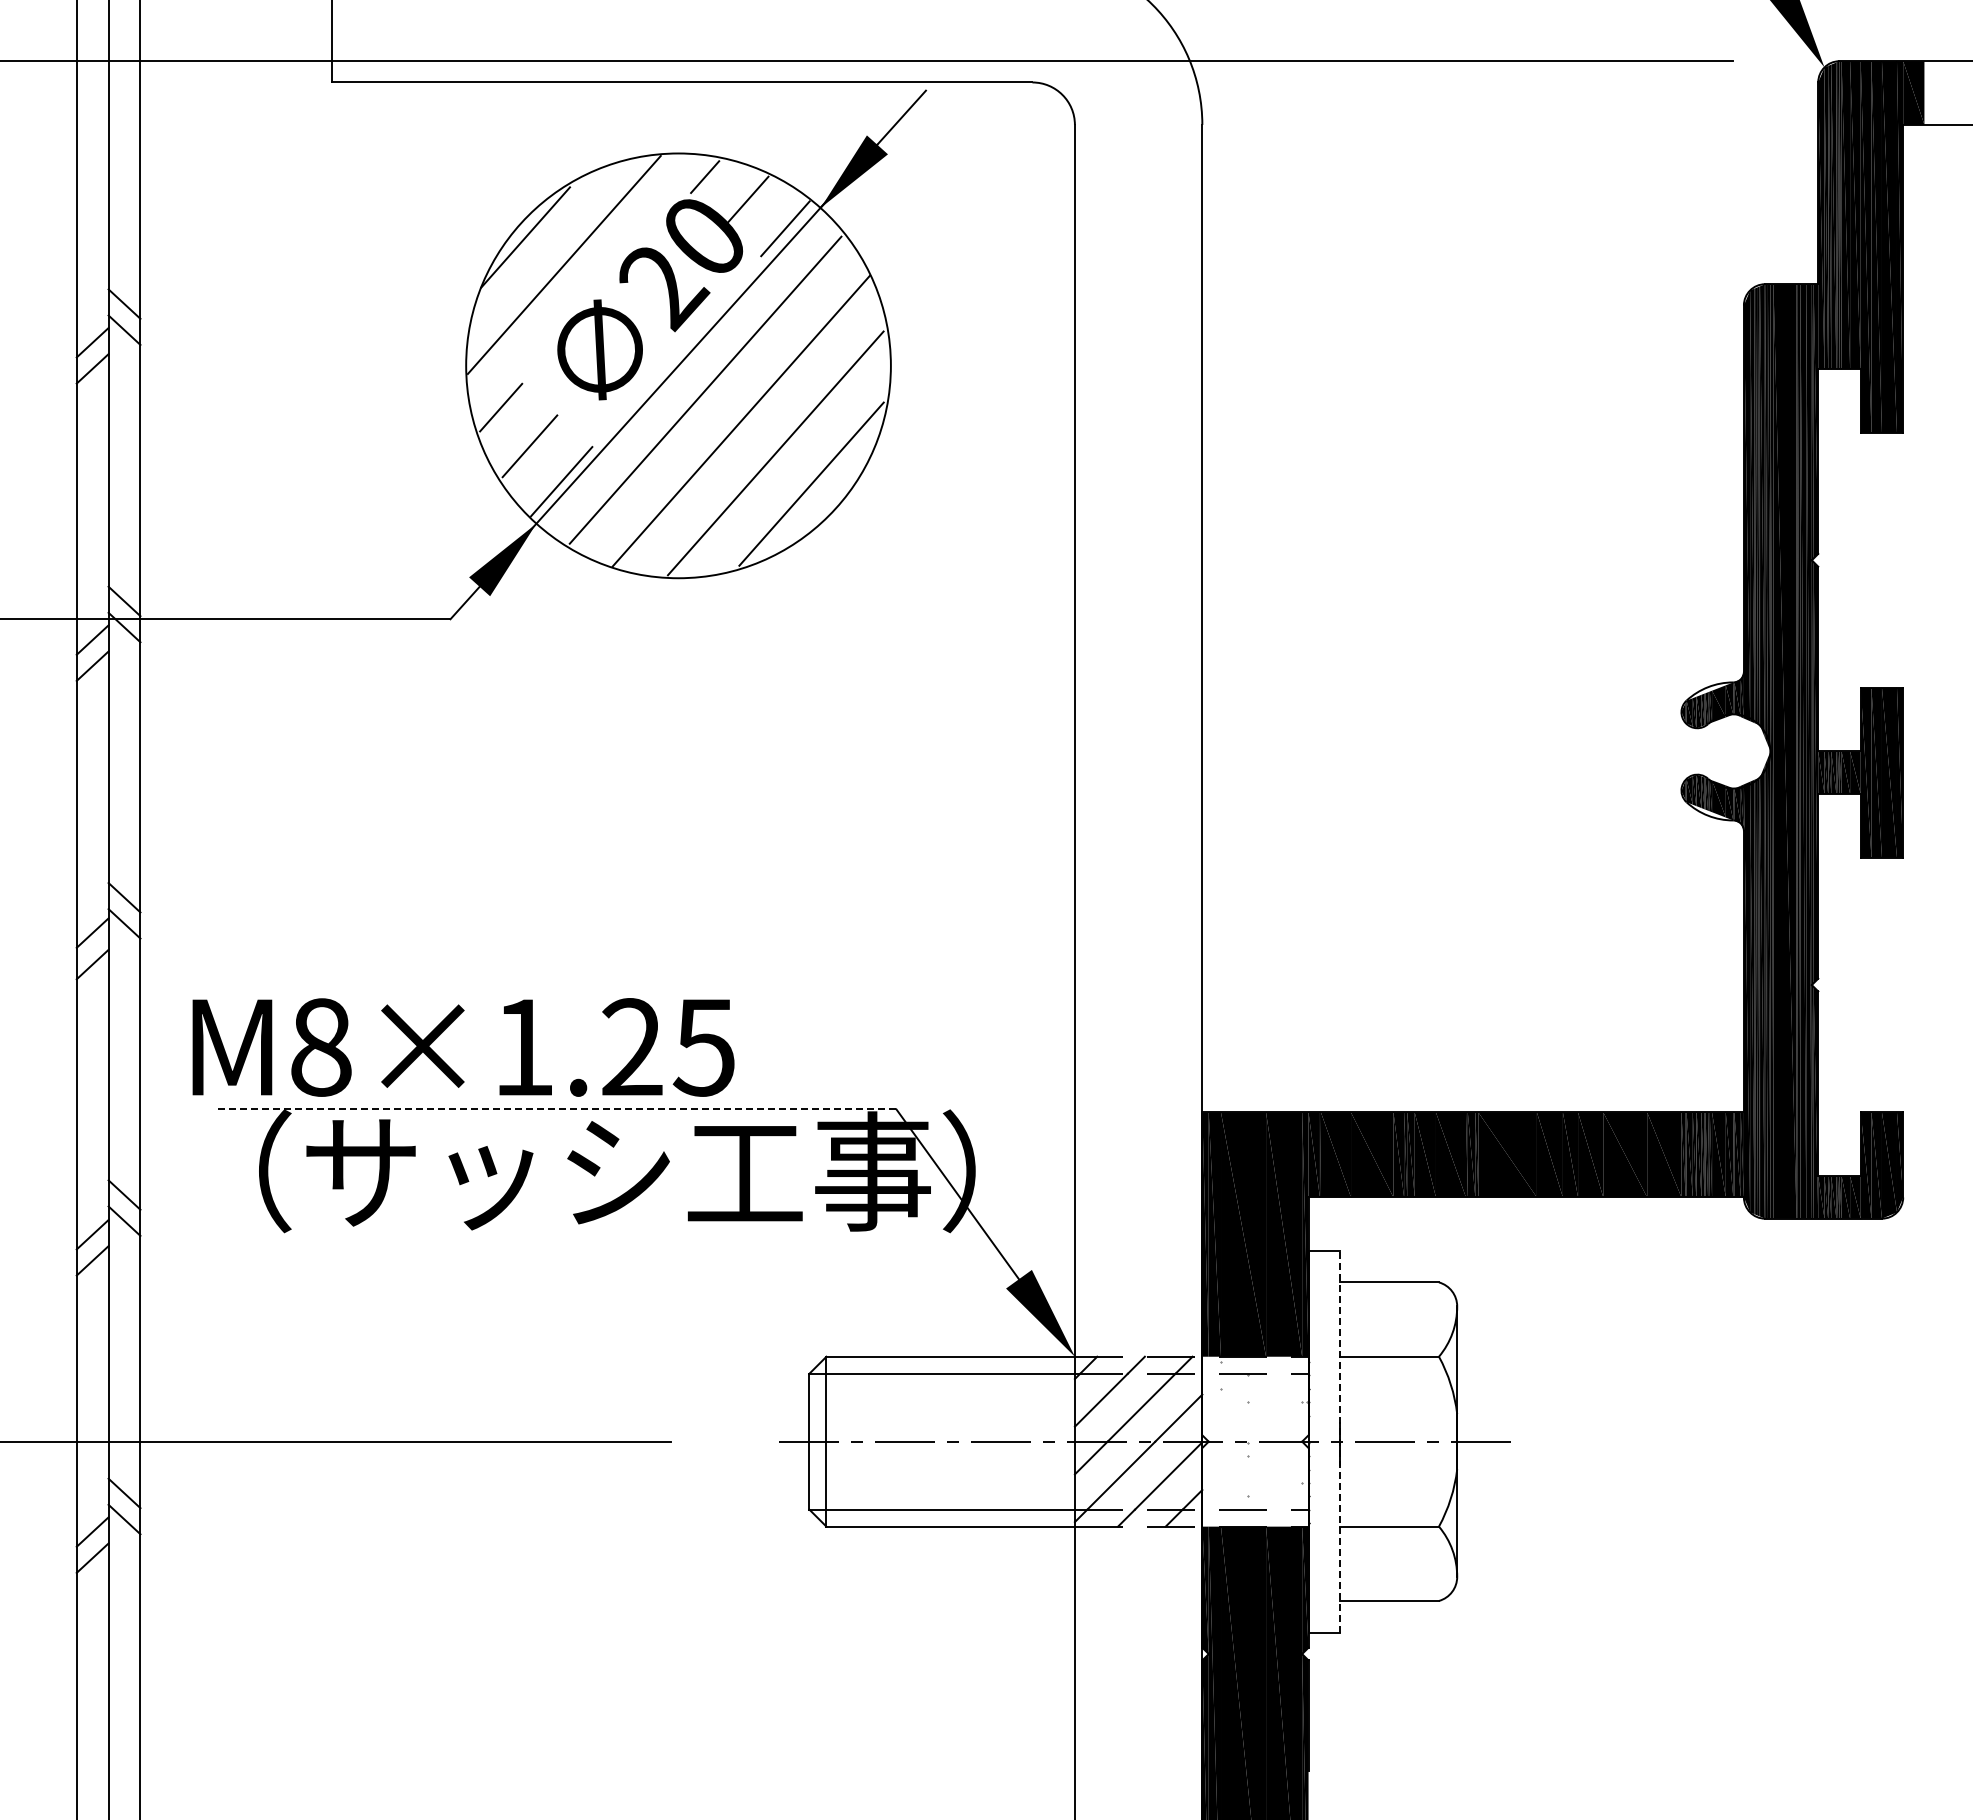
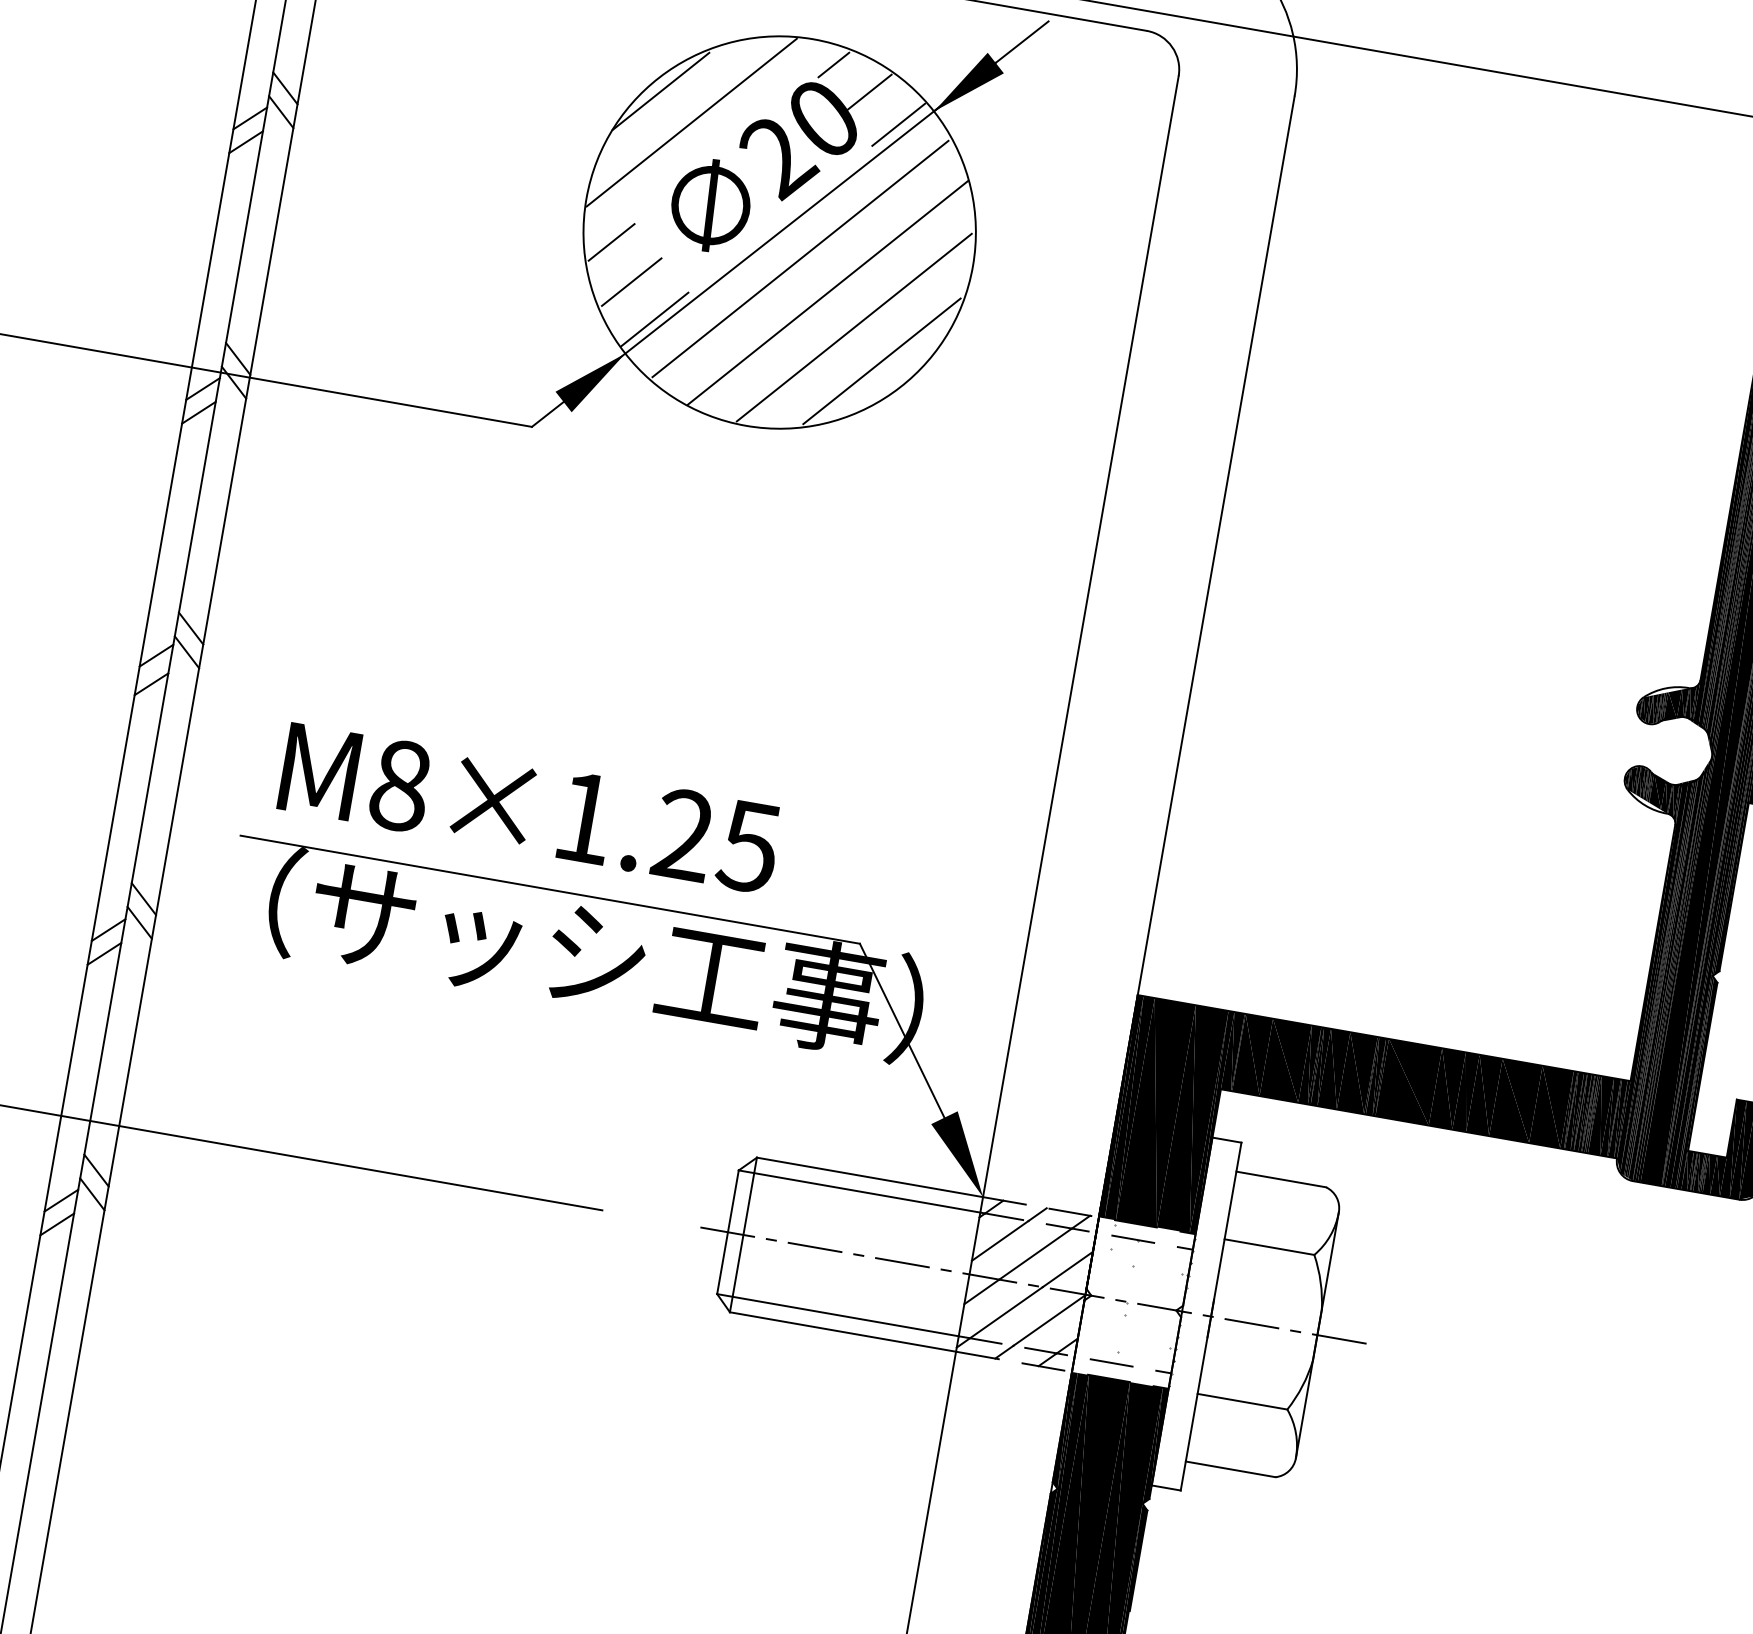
text: (463, 1047) -> (530, 808), moved
line: (555, 1109) -> (549, 889), dashed -> solid
line: (1340, 1441) -> (1211, 1316), dashed -> solid

